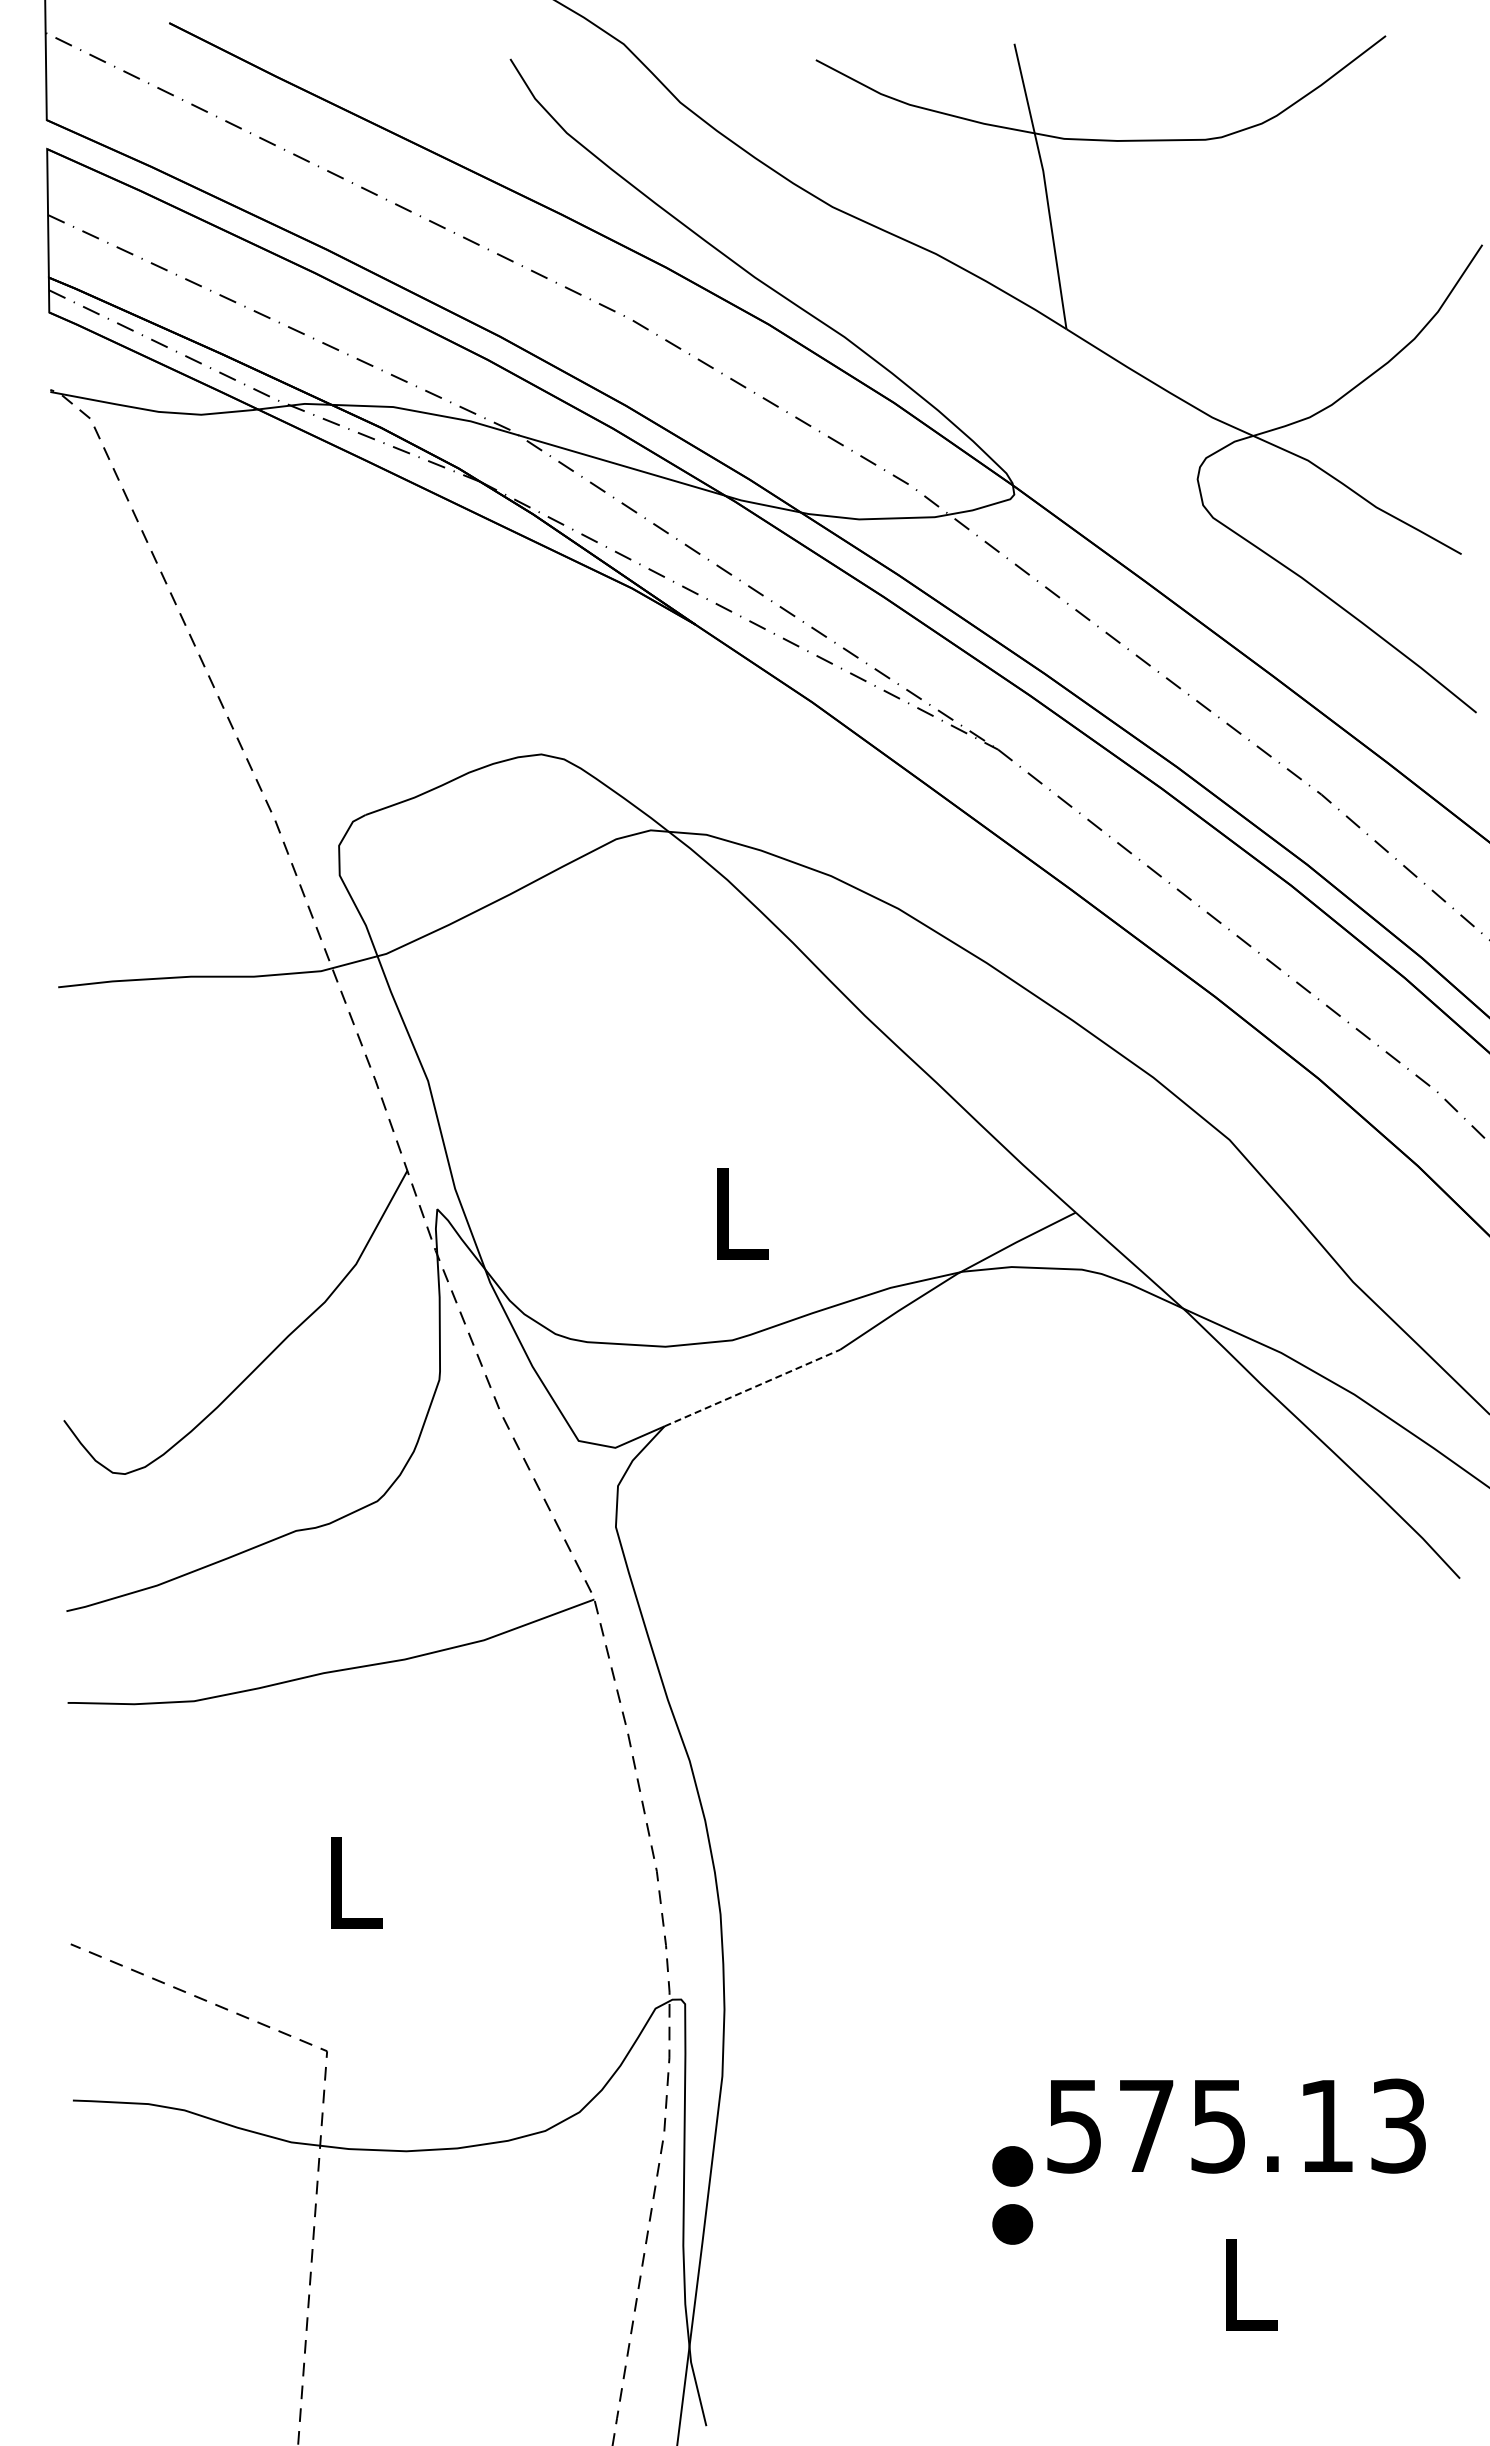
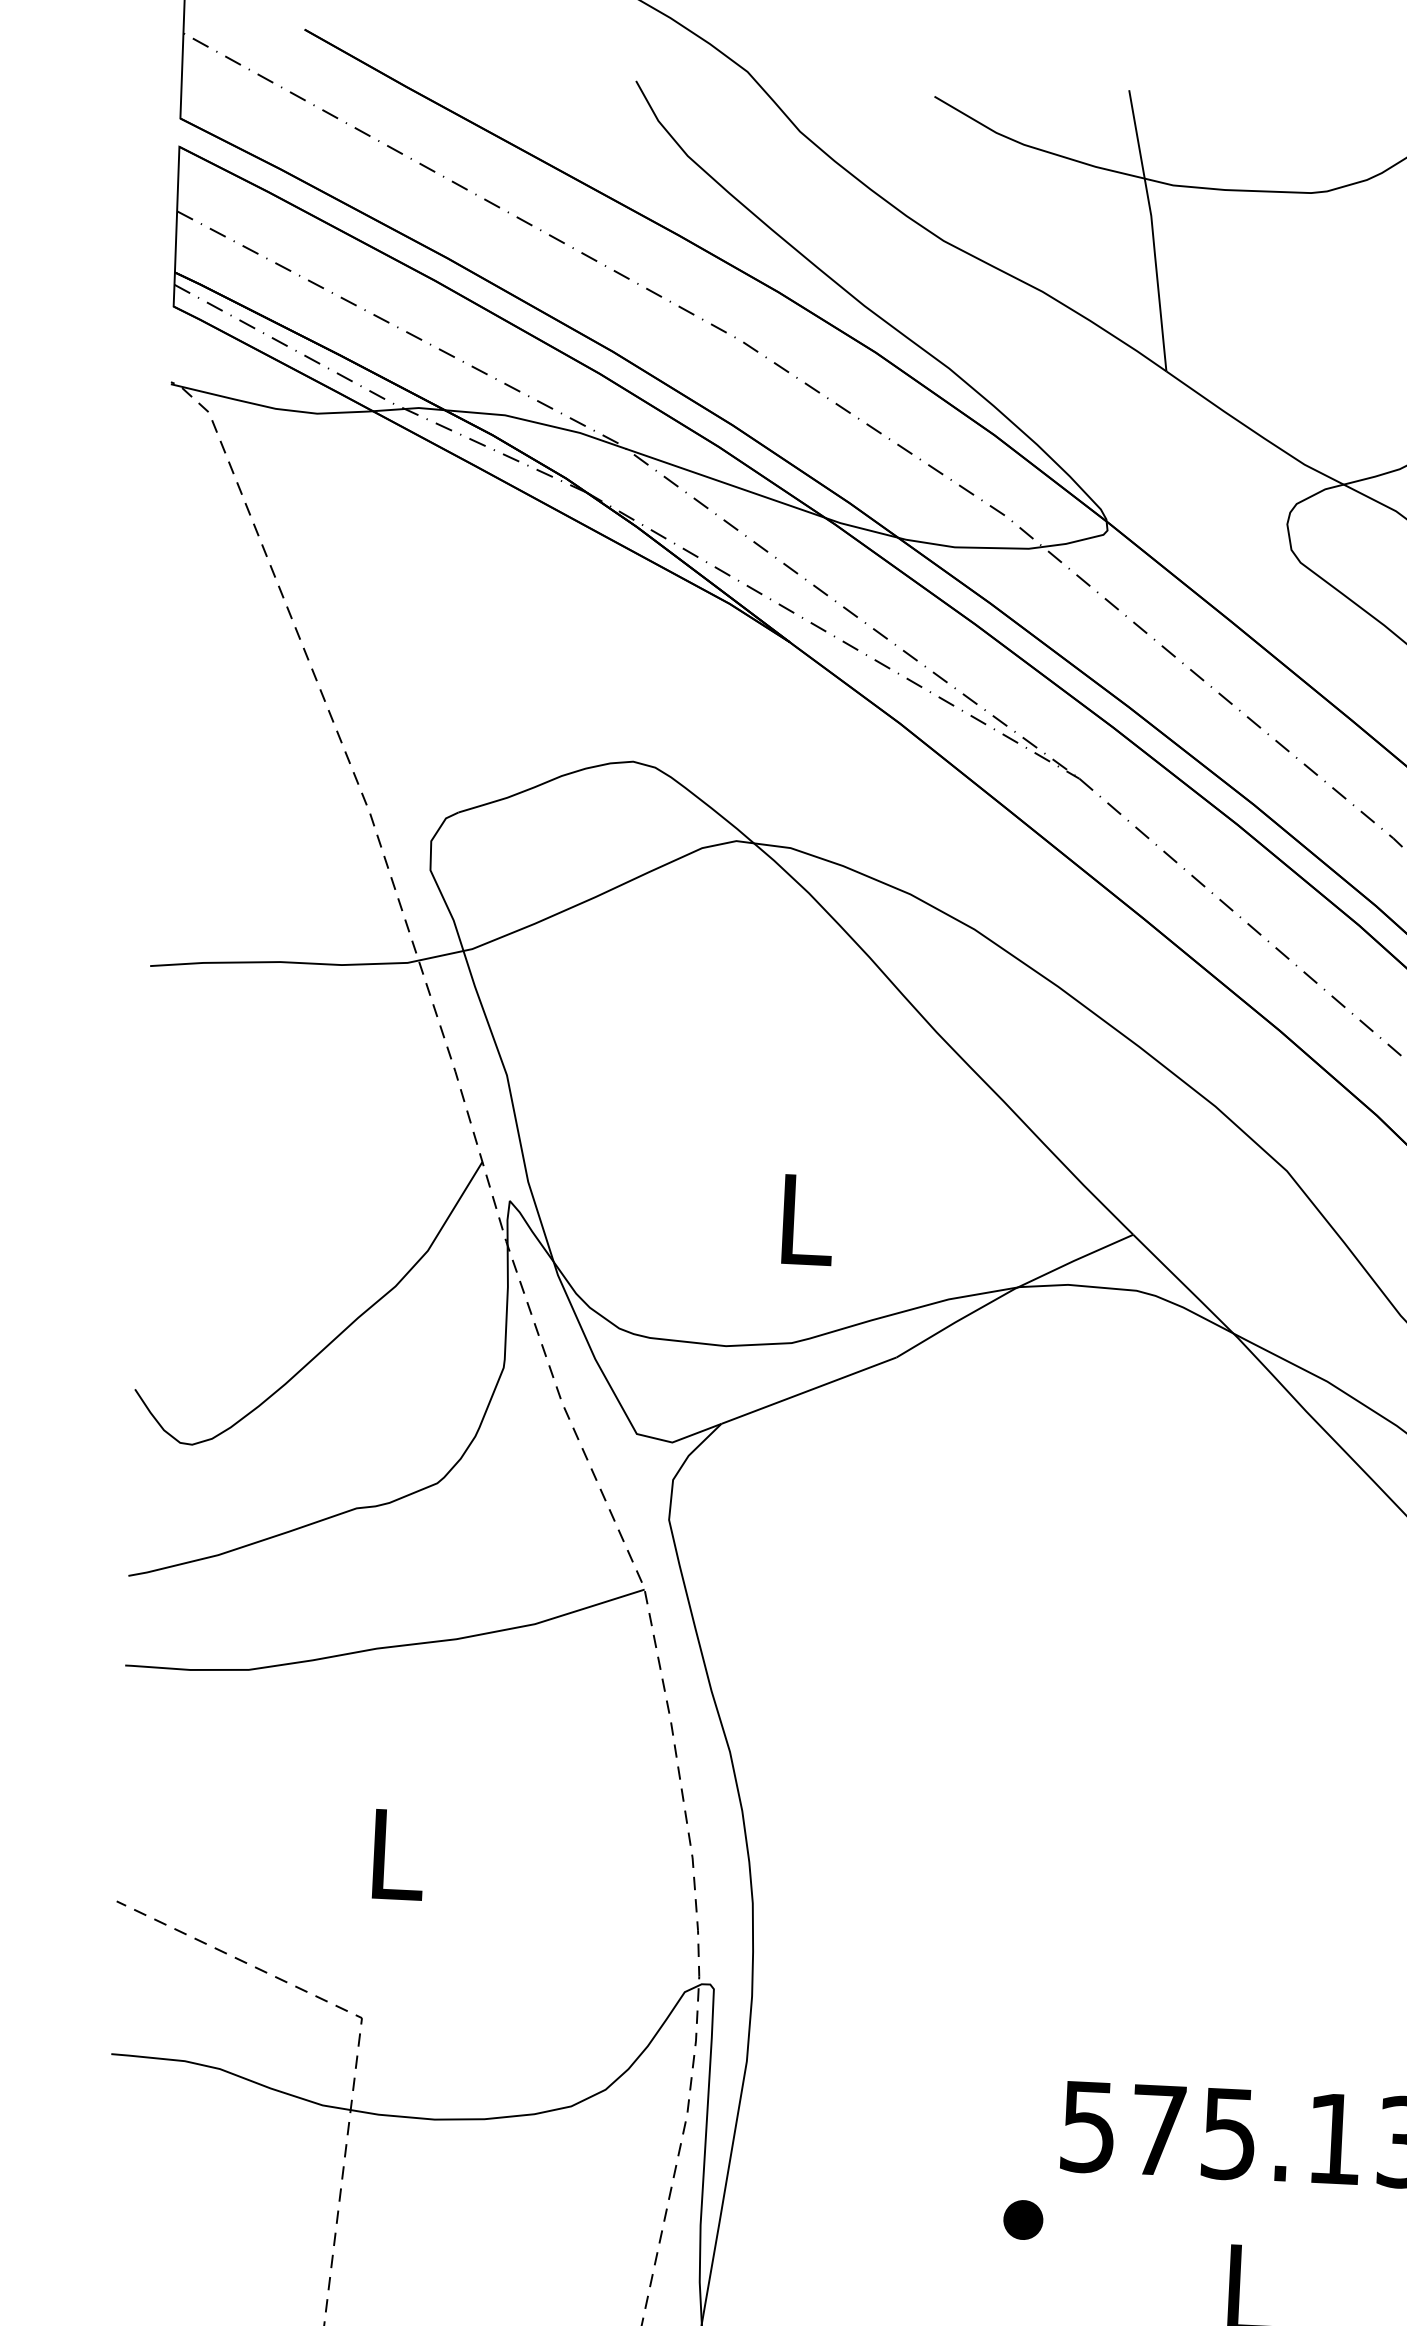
line: (752, 1388) -> (809, 1391), dashed -> solid
part: (1012, 2166) -> (1025, 2163), removed

